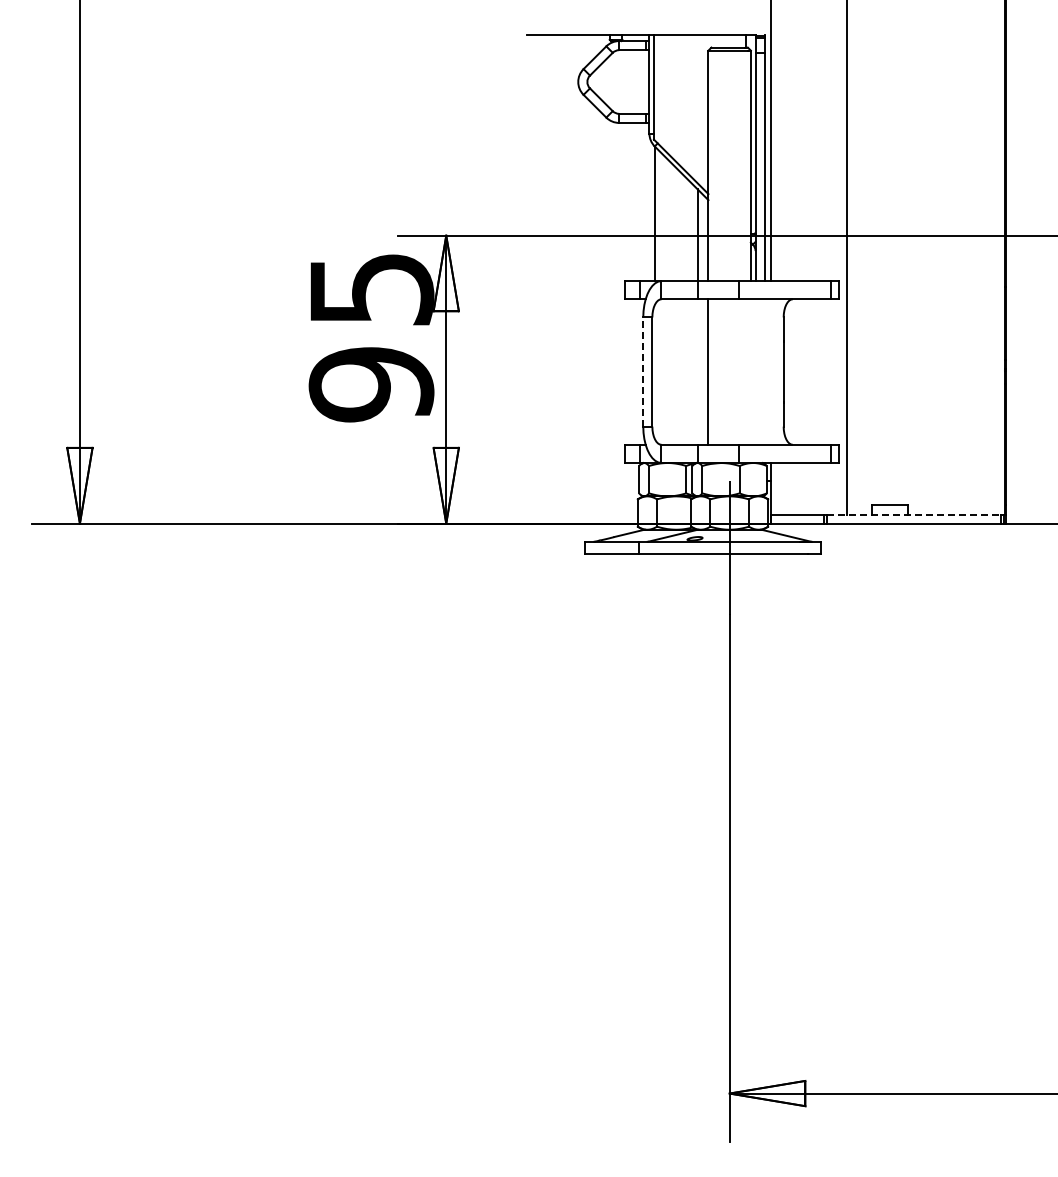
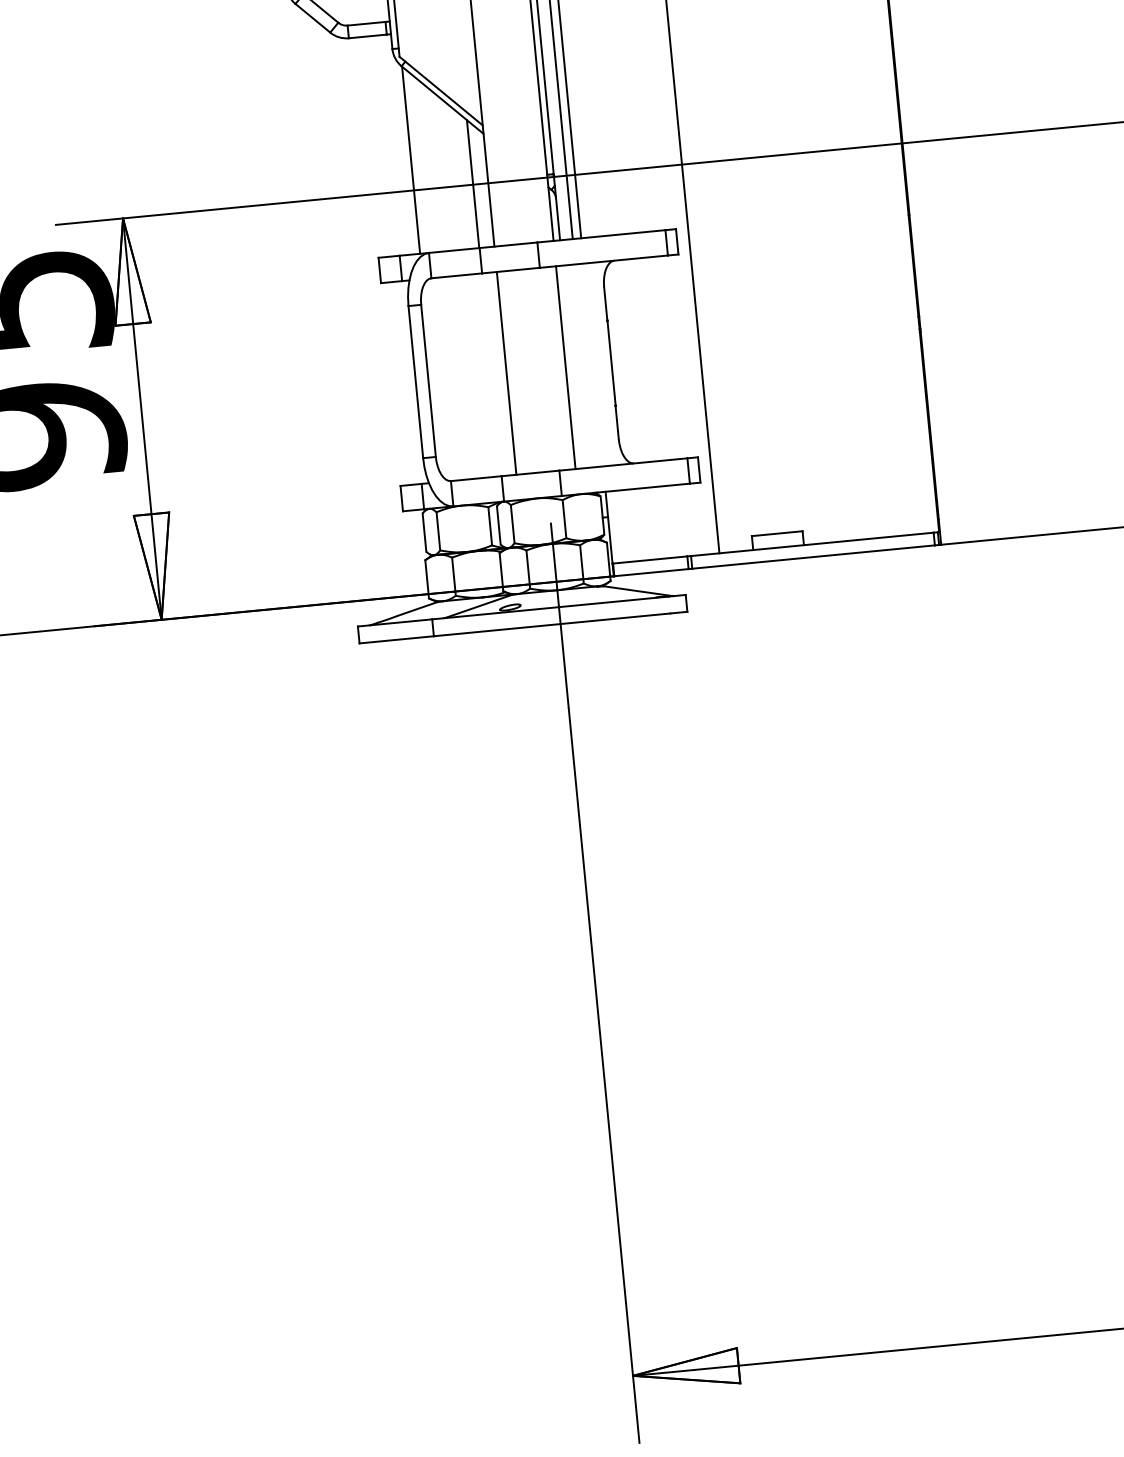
line: (750, 371) -> (565, 366), added
line: (643, 372) -> (416, 382), dashed -> solid
line: (914, 514) -> (812, 544), dashed -> solid

